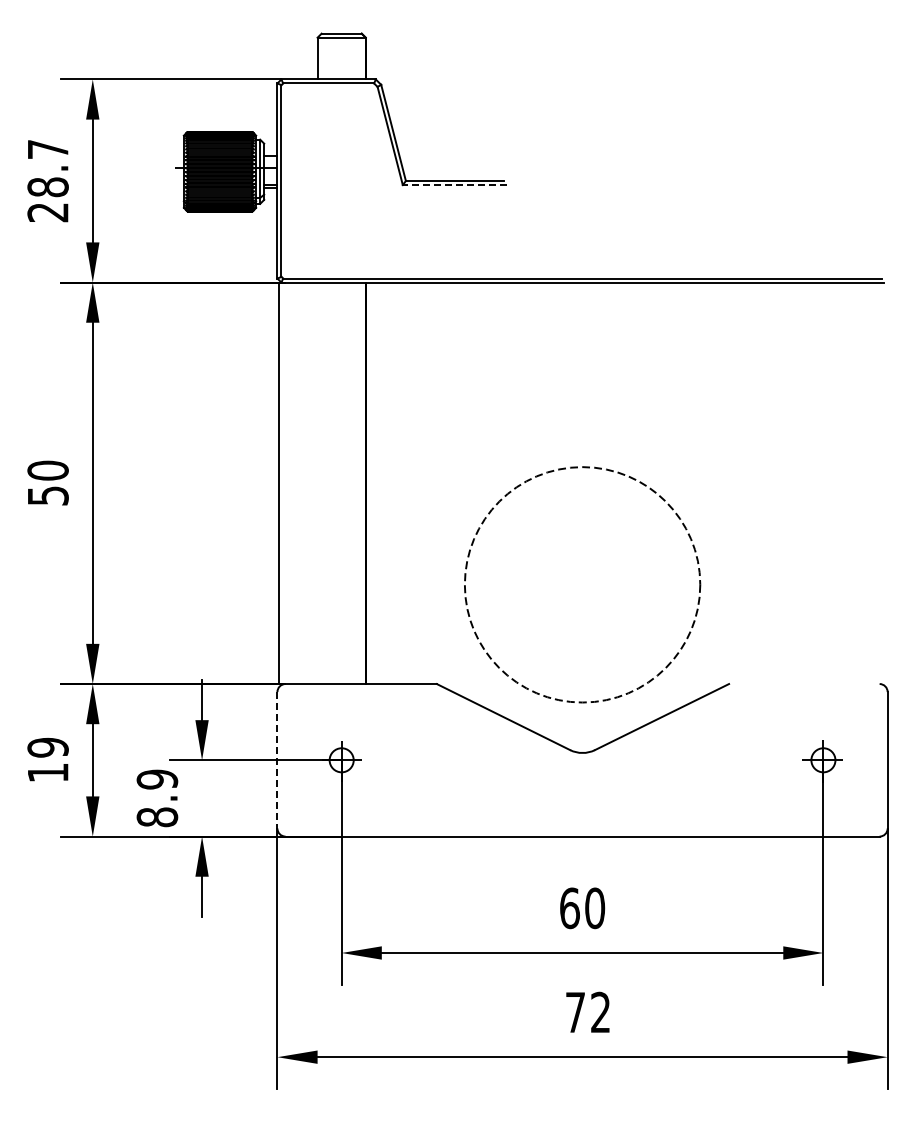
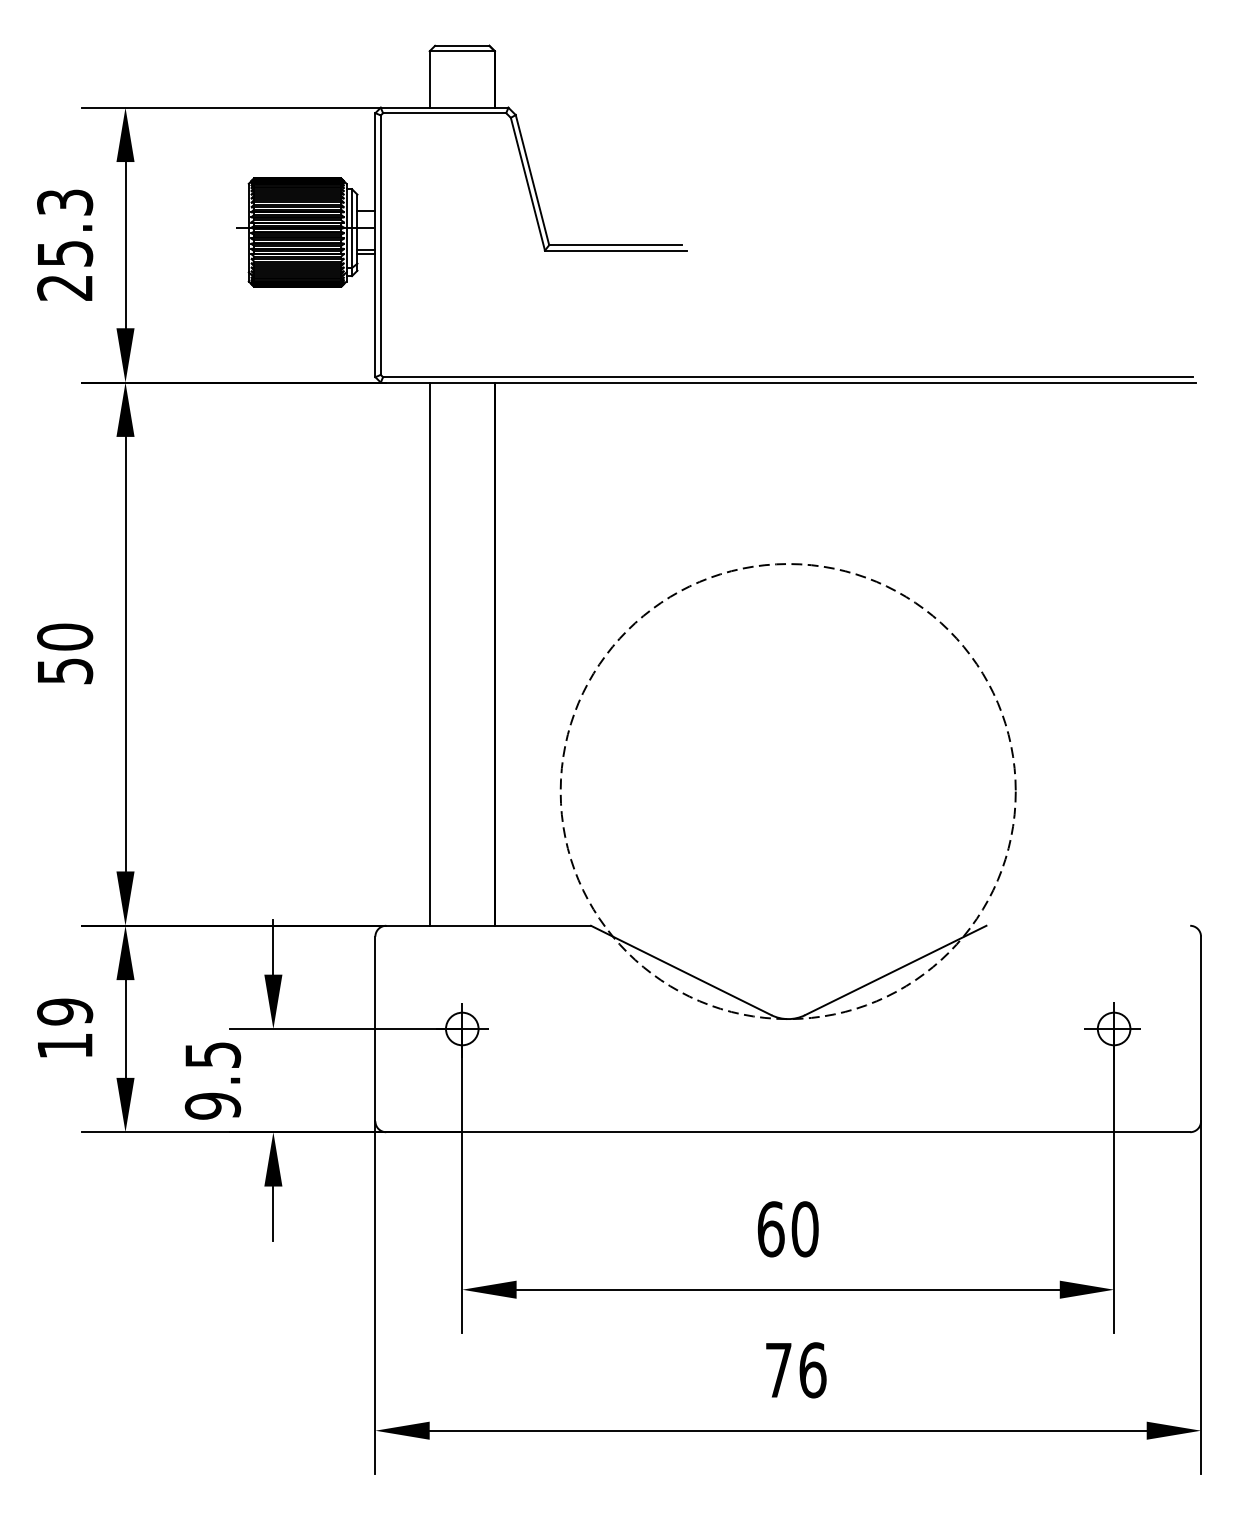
text: (47, 168) -> (64, 228), 28.7 -> 25.3
line: (454, 185) -> (614, 251), dashed -> solid
line: (278, 483) -> (429, 654), moved
circle: (582, 584) -> (788, 791), size x1.43
line: (277, 760) -> (375, 1029), dashed -> solid
text: (157, 798) -> (213, 1080), 8.9 -> 9.5
text: (600, 1012) -> (812, 1370), 72 -> 76

